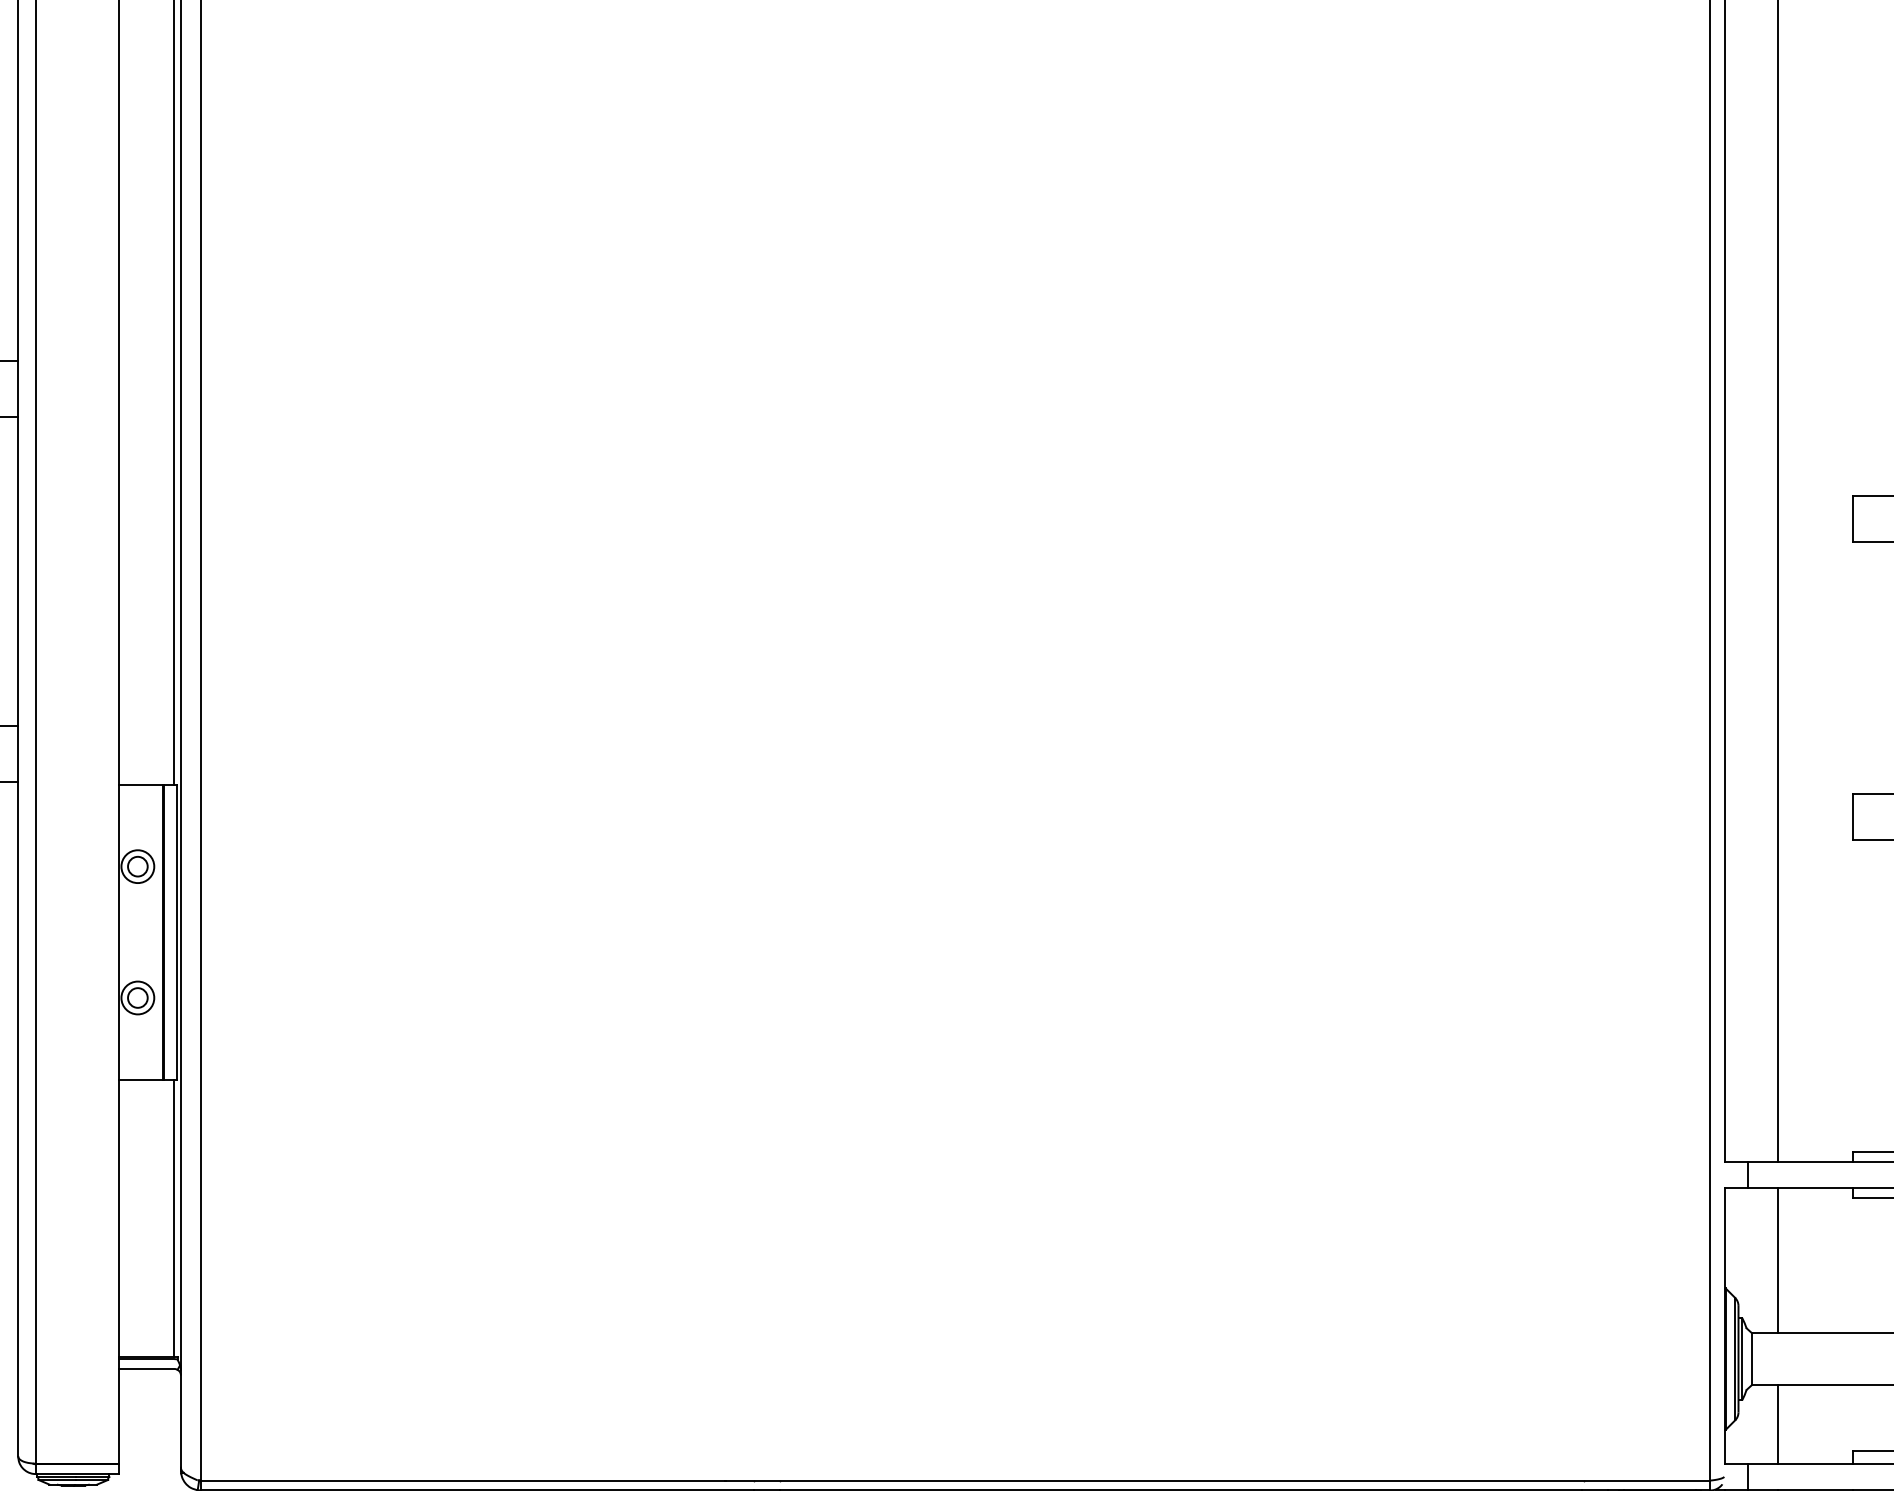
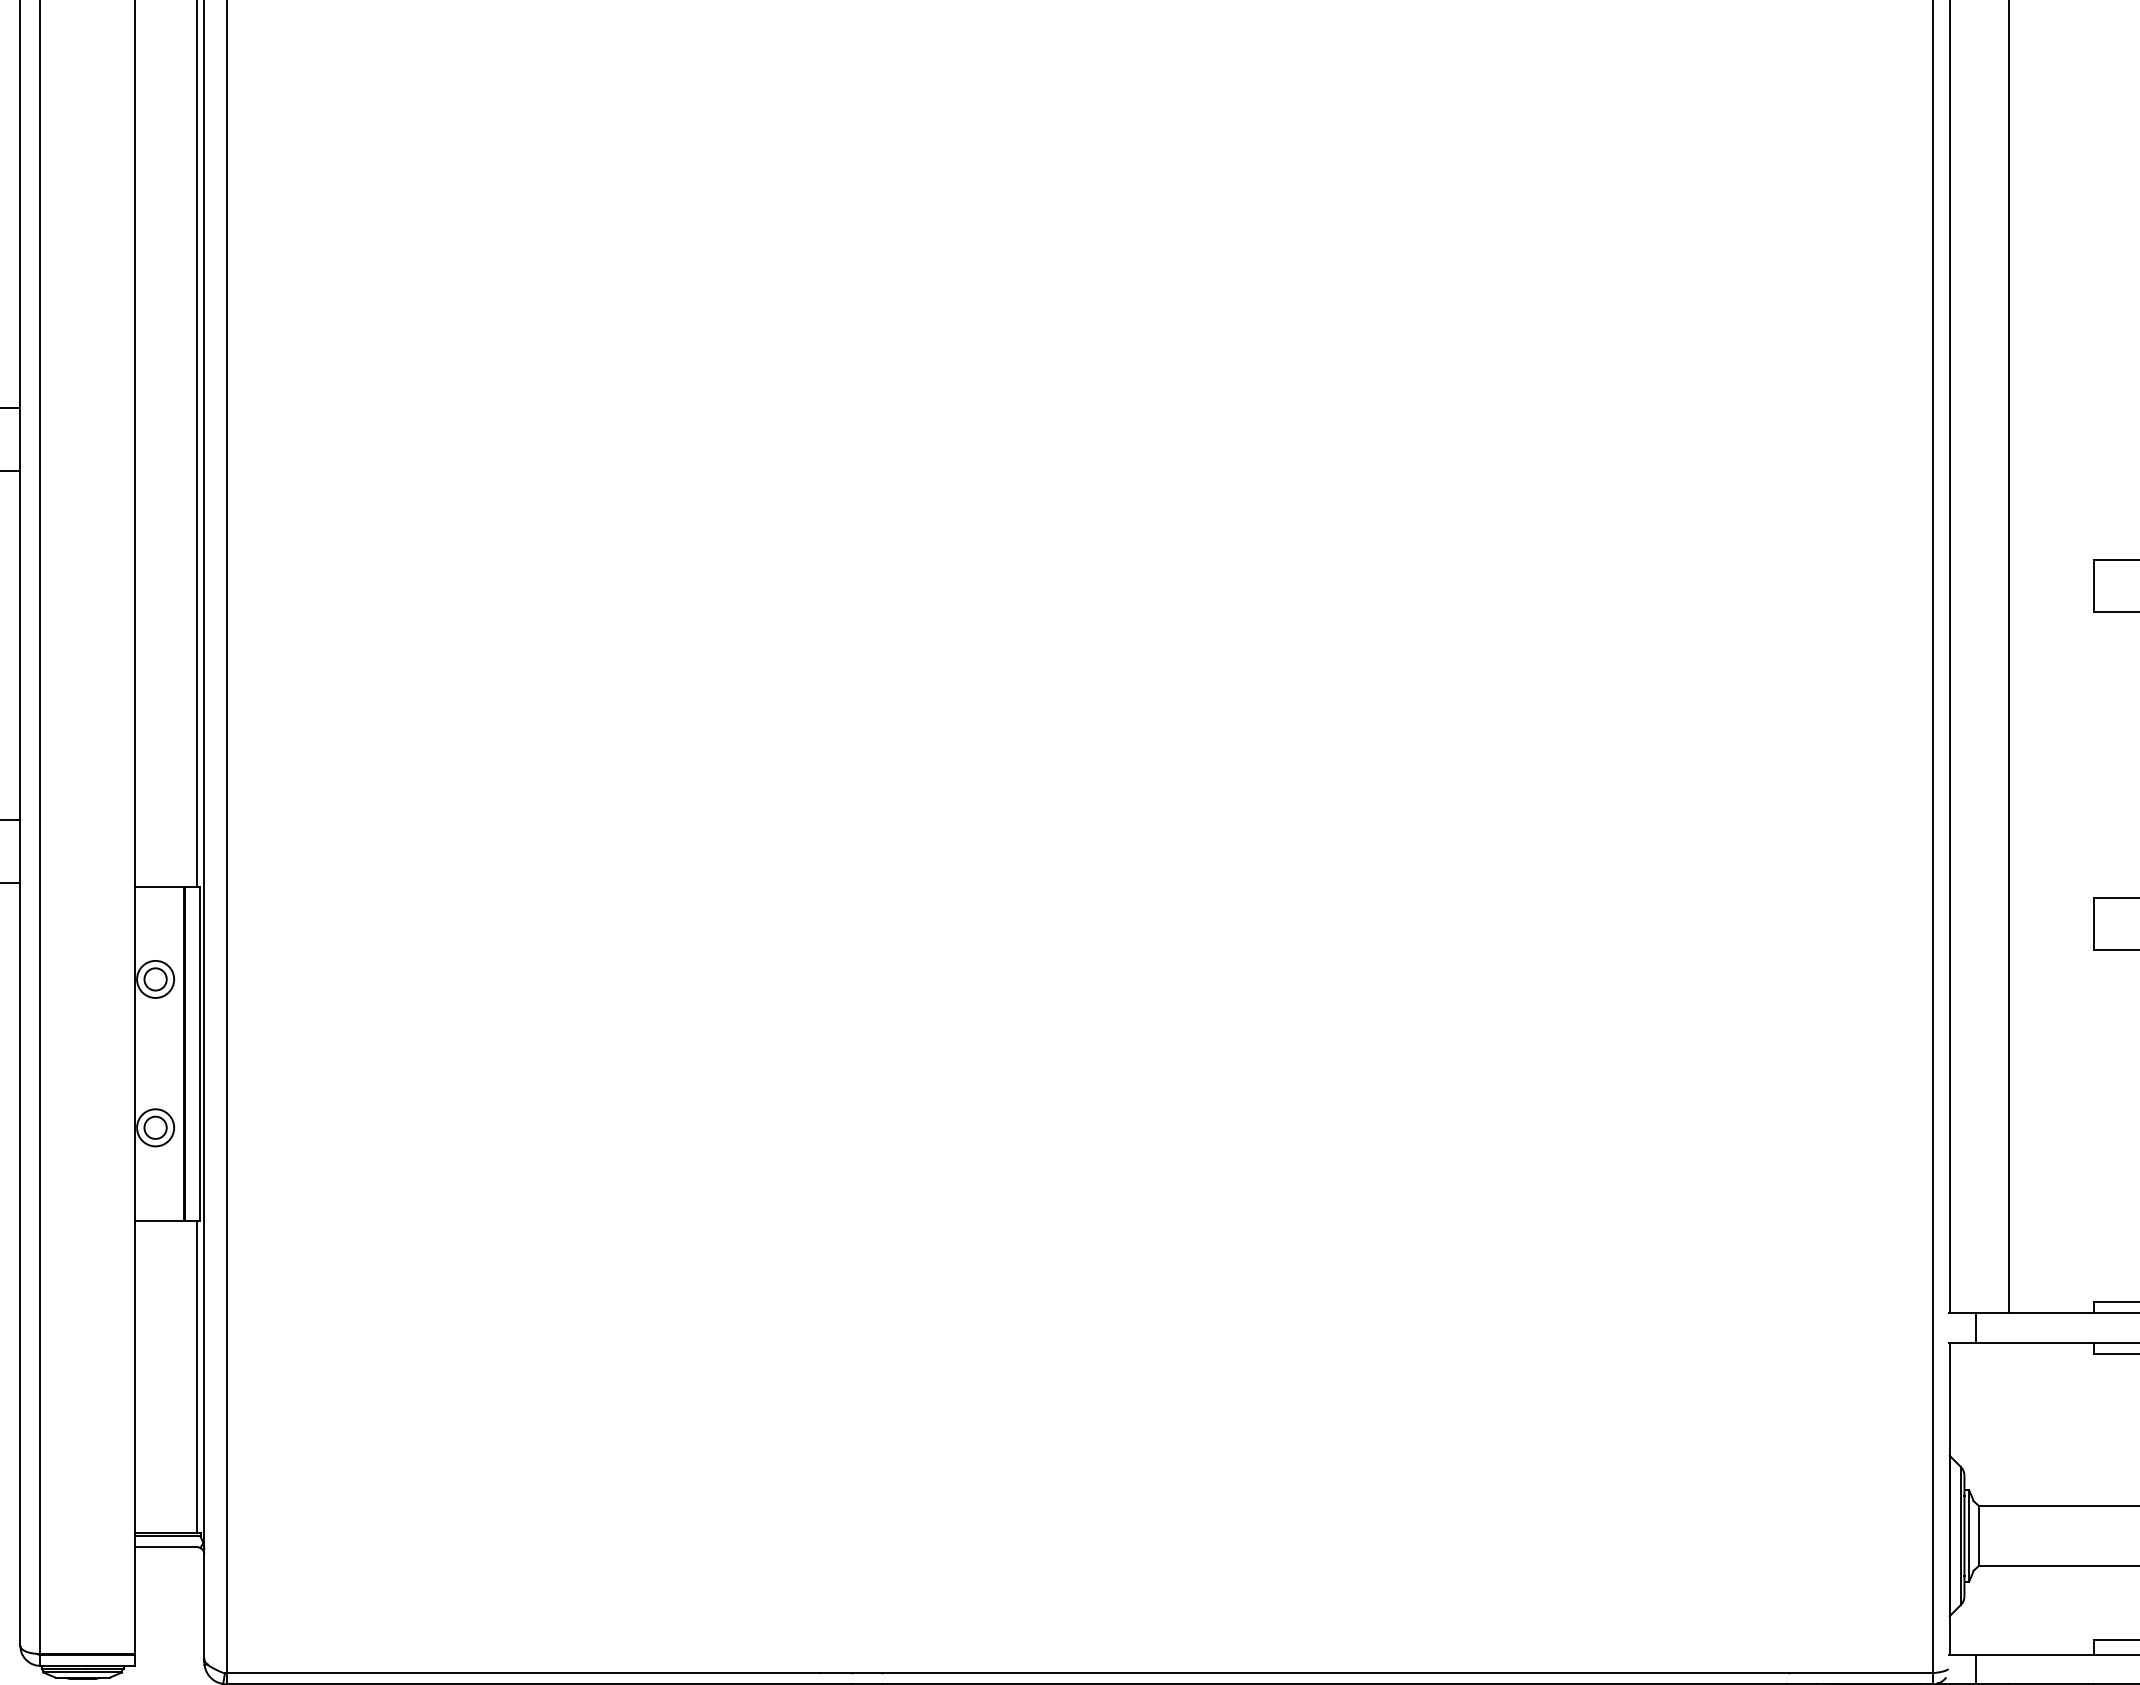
line: (1777, 1260) -> (2008, 1424), removed
line: (1777, 1424) -> (2008, 1609), removed

